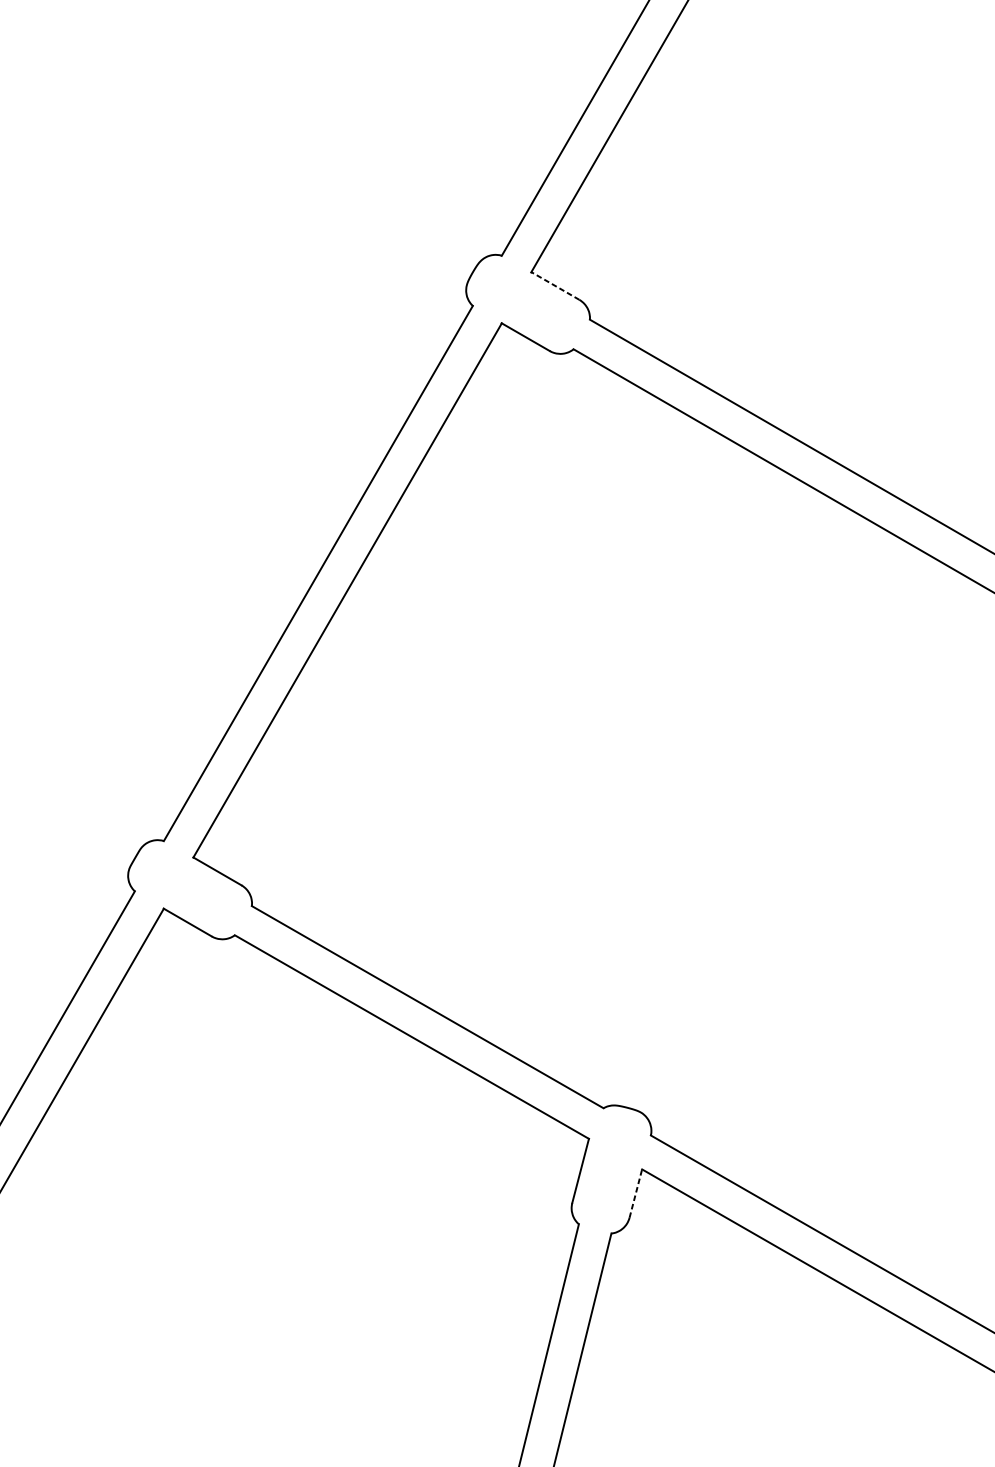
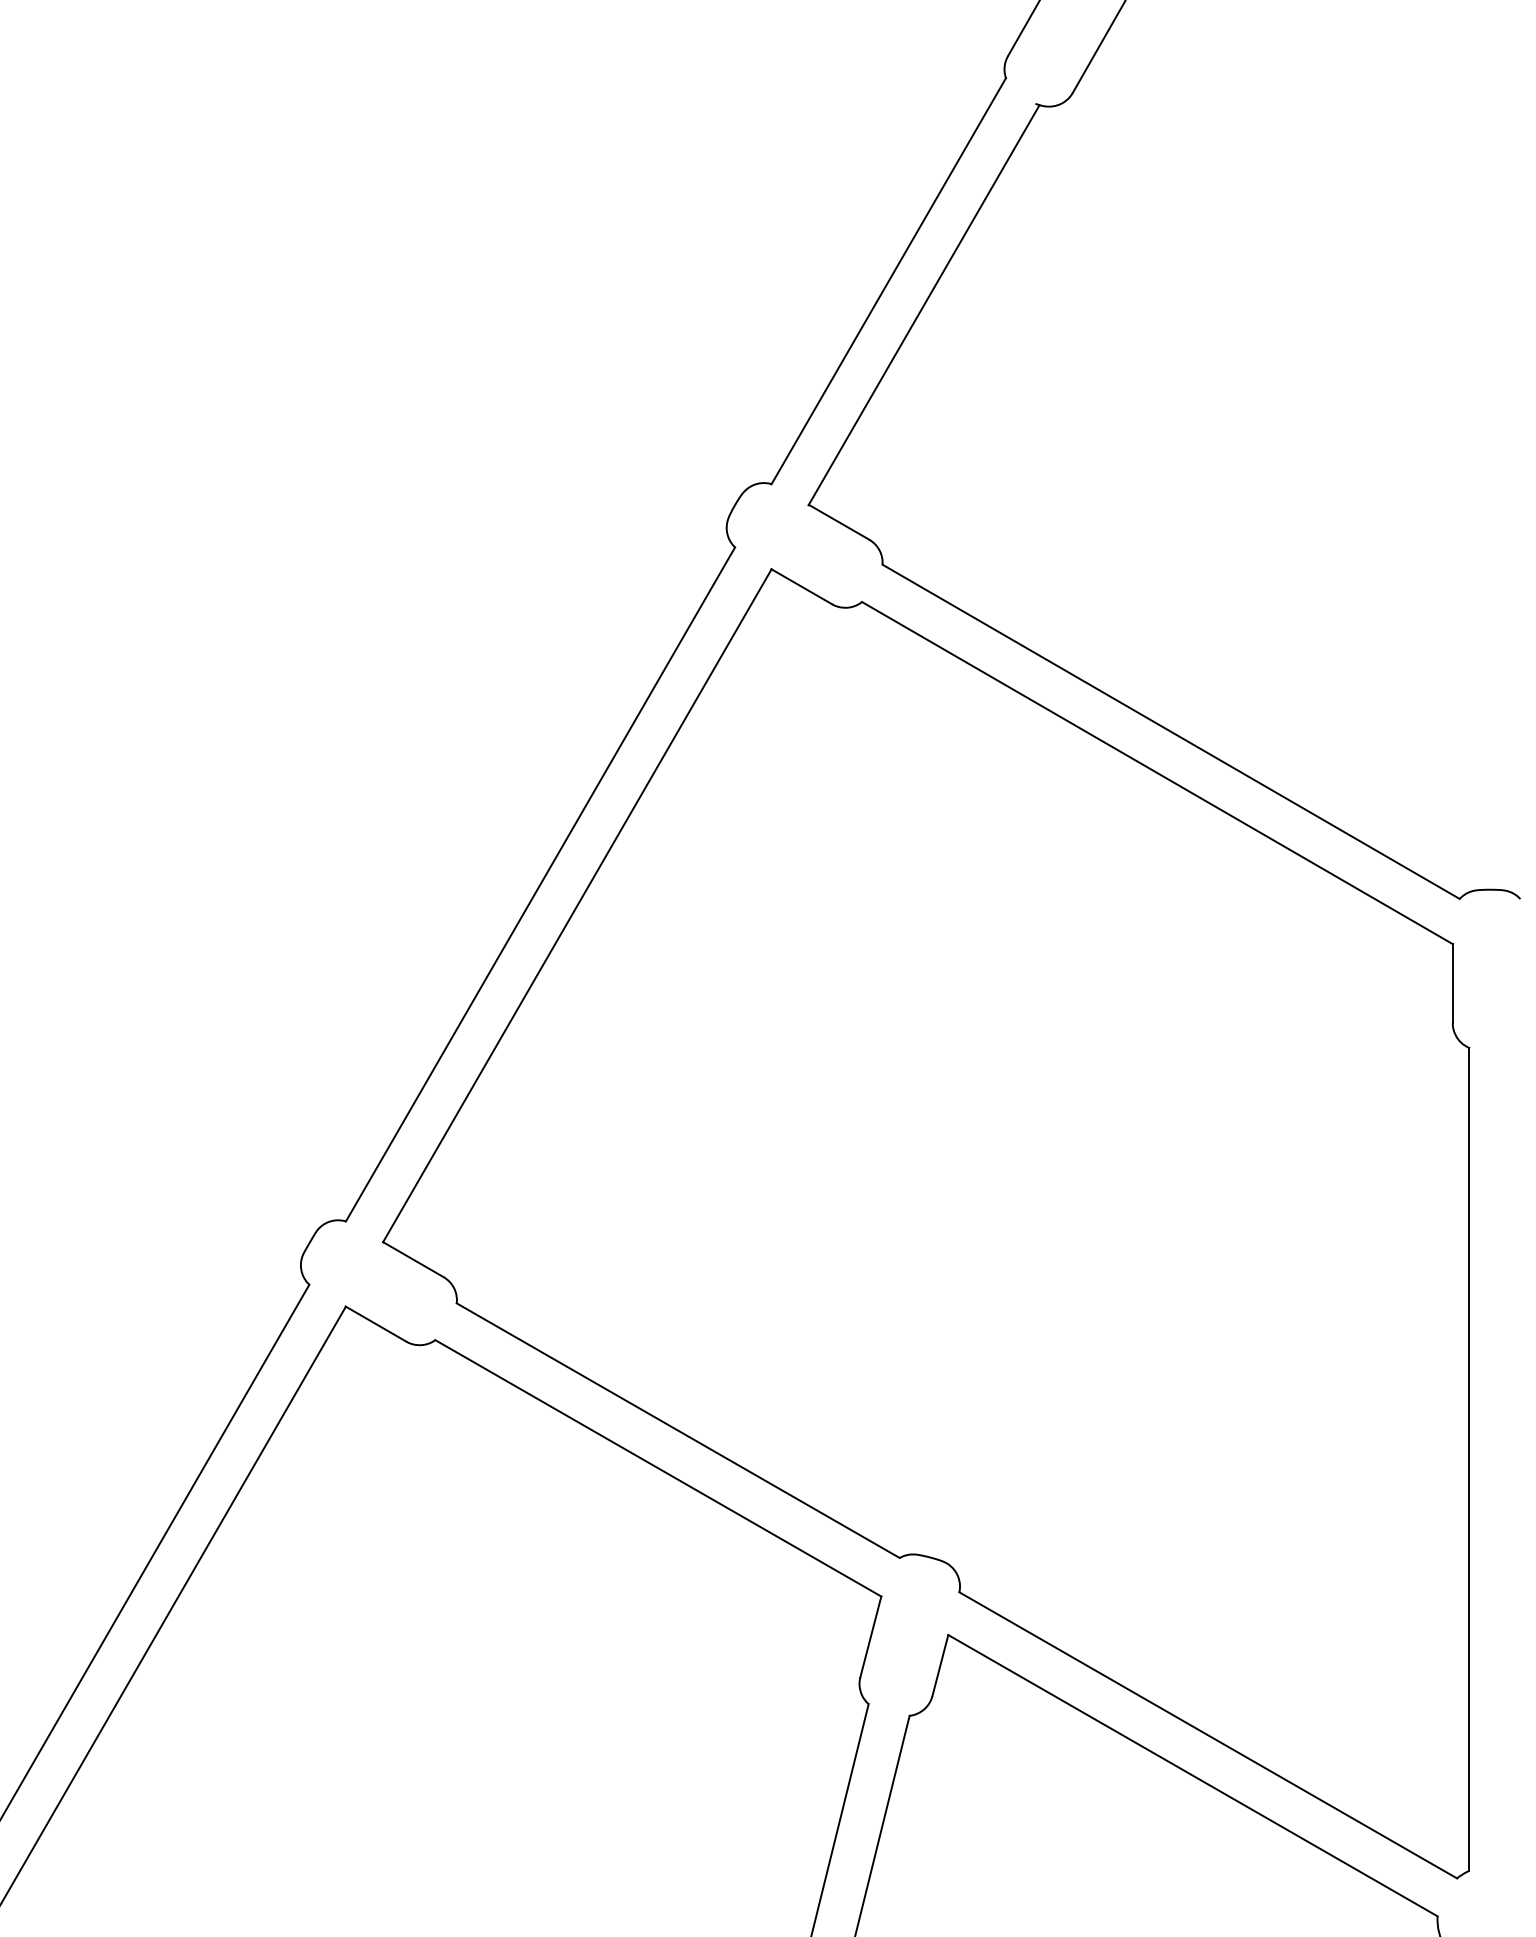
line: (555, 286) -> (839, 522), dashed -> solid
line: (635, 1193) -> (940, 1665), dashed -> solid

